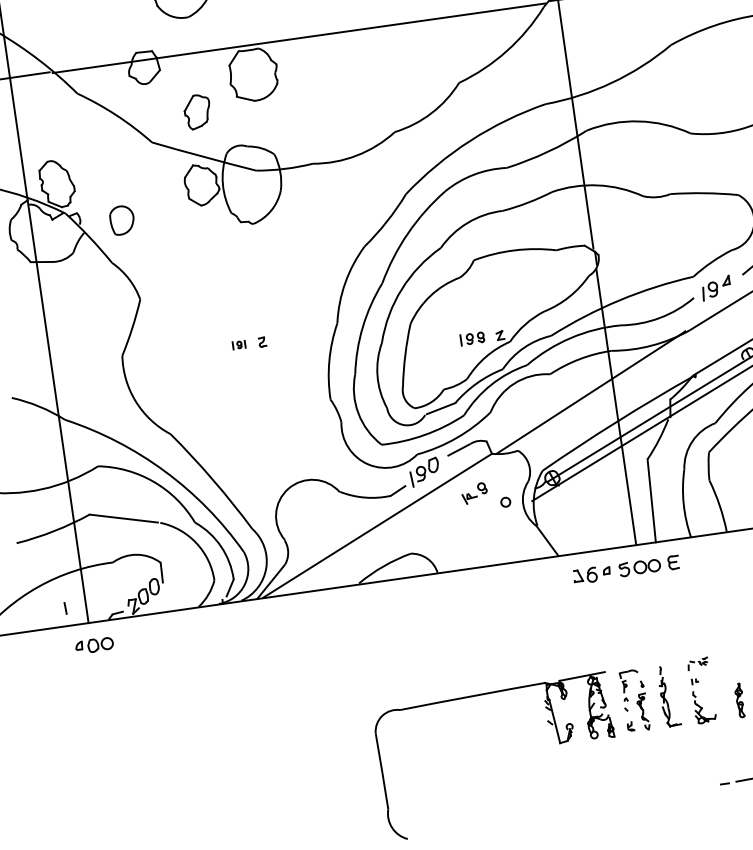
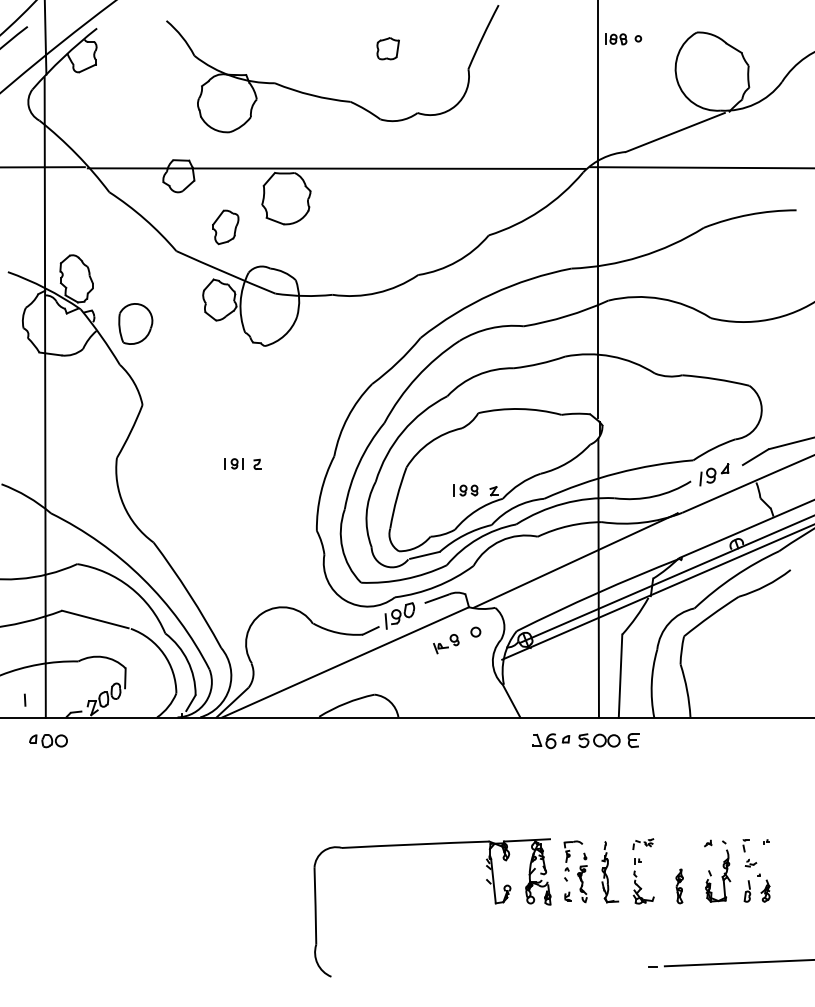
part: (121, 219) -> (135, 323), size x1.43
part: (238, 344) -> (233, 463), size x1.43
circle: (505, 501) -> (475, 631), moved

